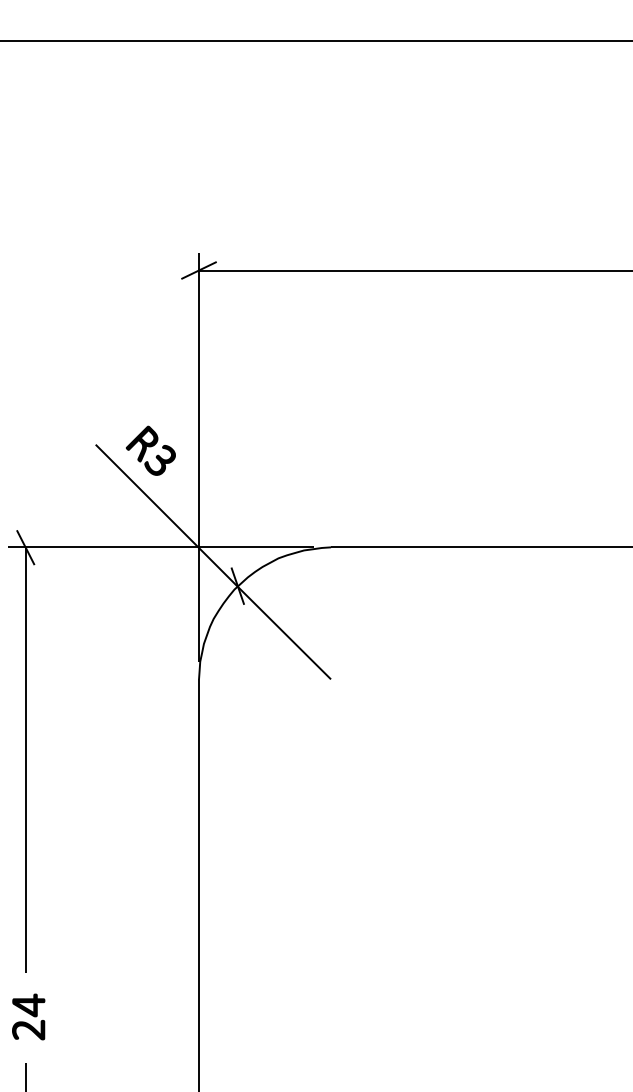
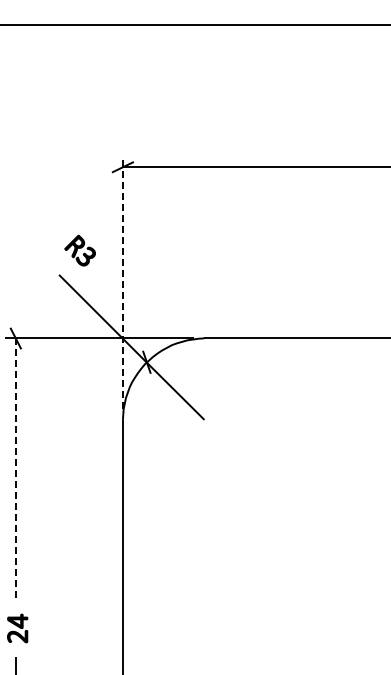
part: (149, 450) -> (79, 250), moved
line: (198, 456) -> (122, 282), solid -> dashed
line: (26, 759) -> (16, 469), solid -> dashed

